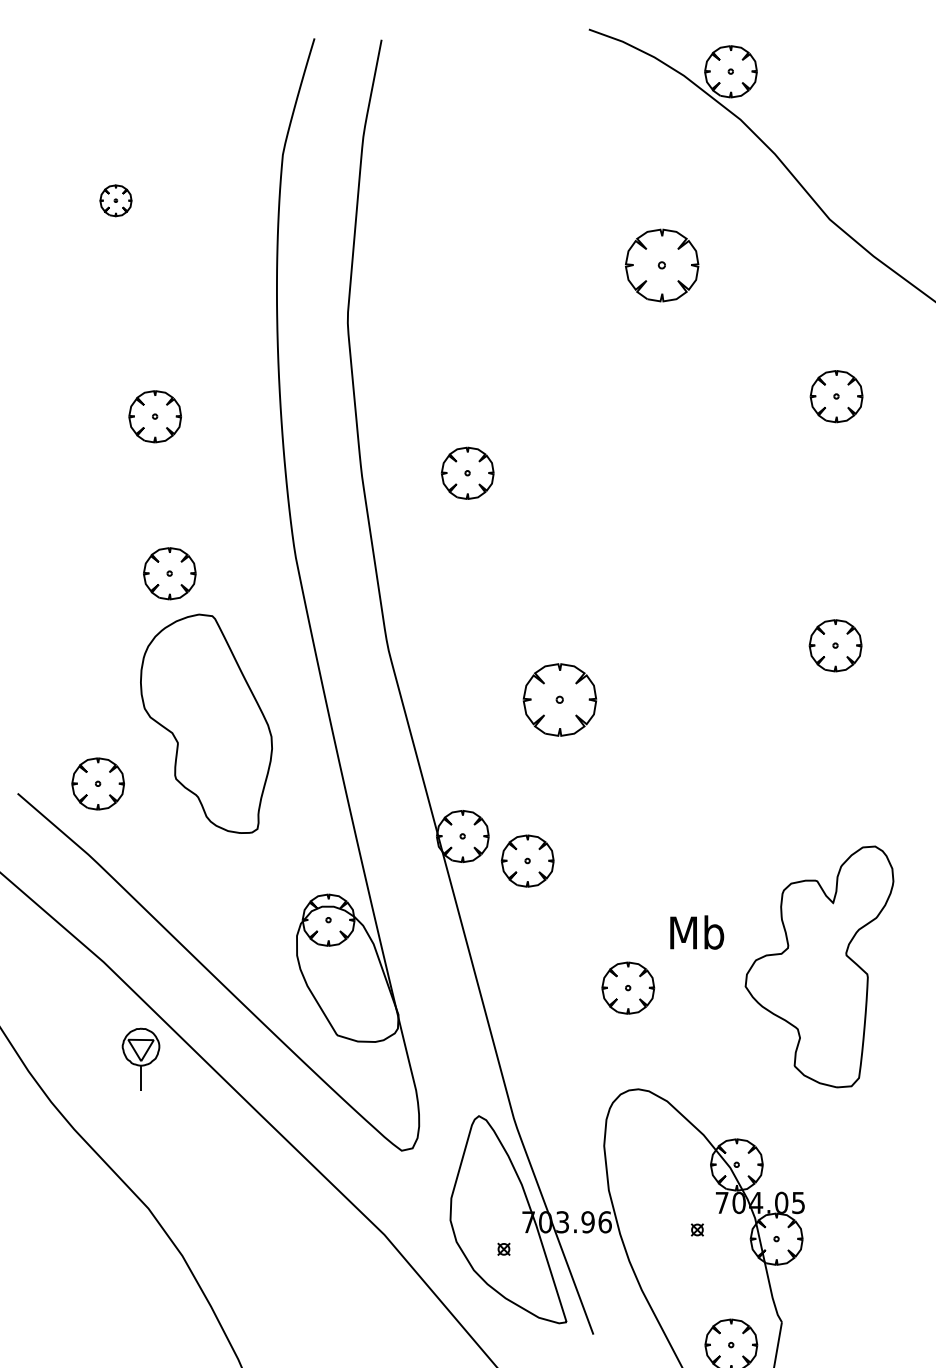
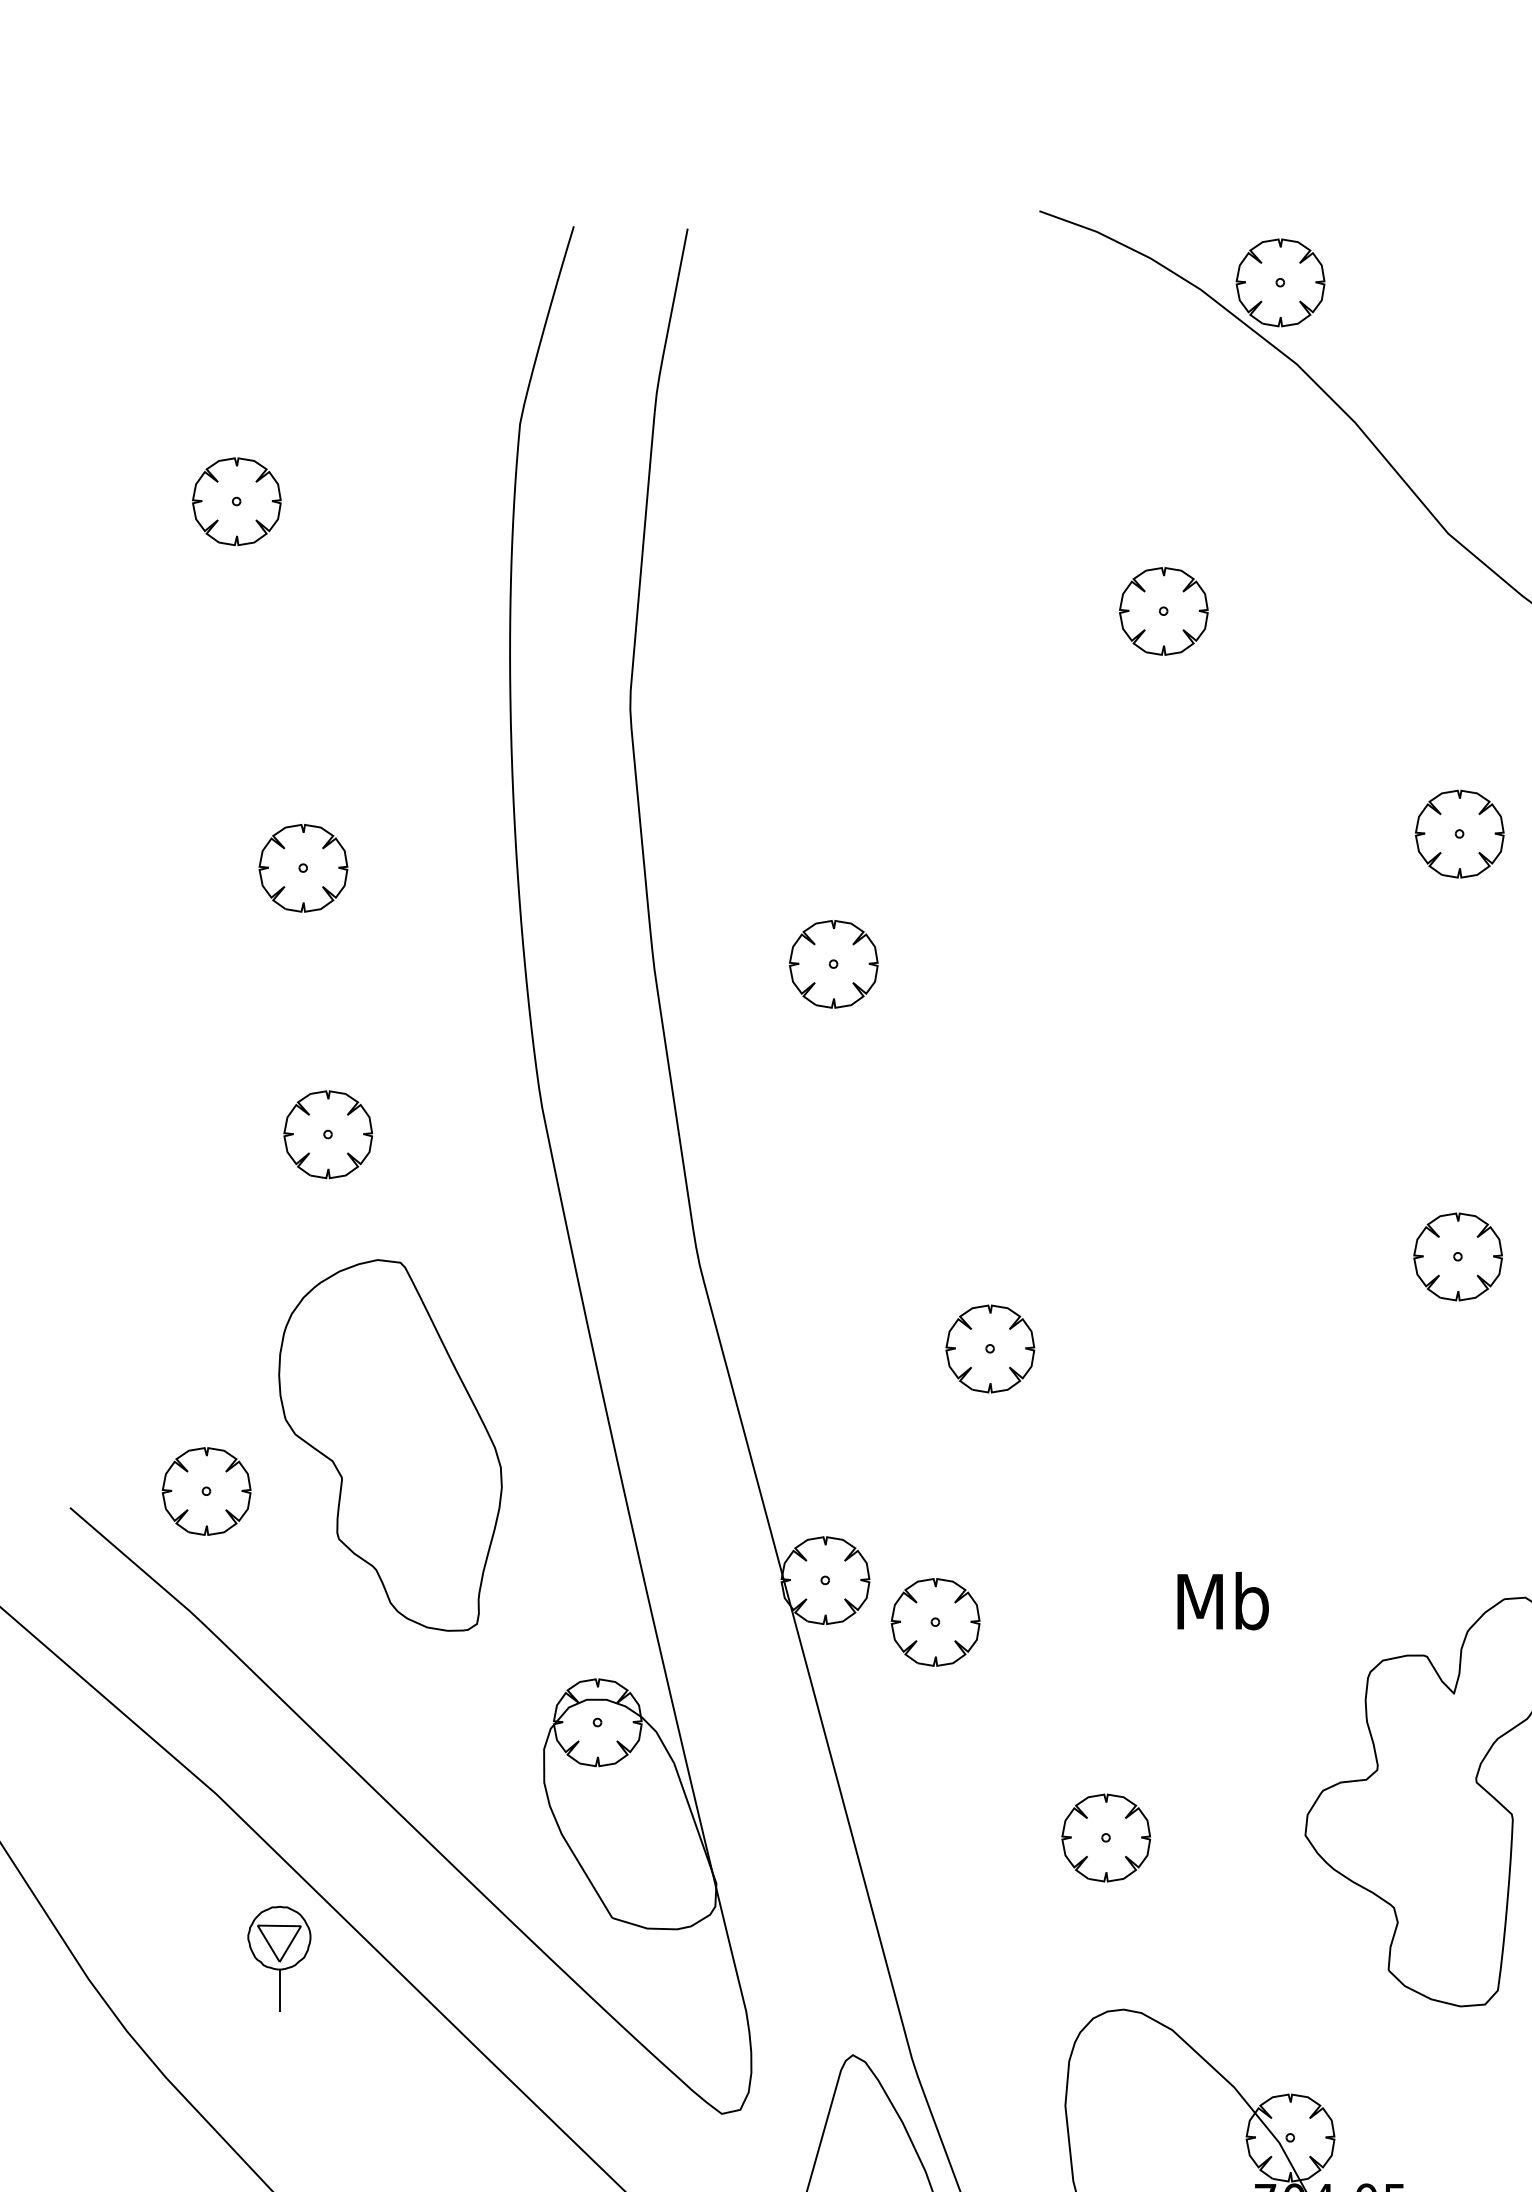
part: (115, 200) -> (236, 501), size x1.67
part: (662, 264) -> (1164, 609), size x0.71
part: (559, 699) -> (989, 1348), size x0.71
part: (206, 723) -> (390, 1444), moved
text: (697, 932) -> (1223, 1600), moved

